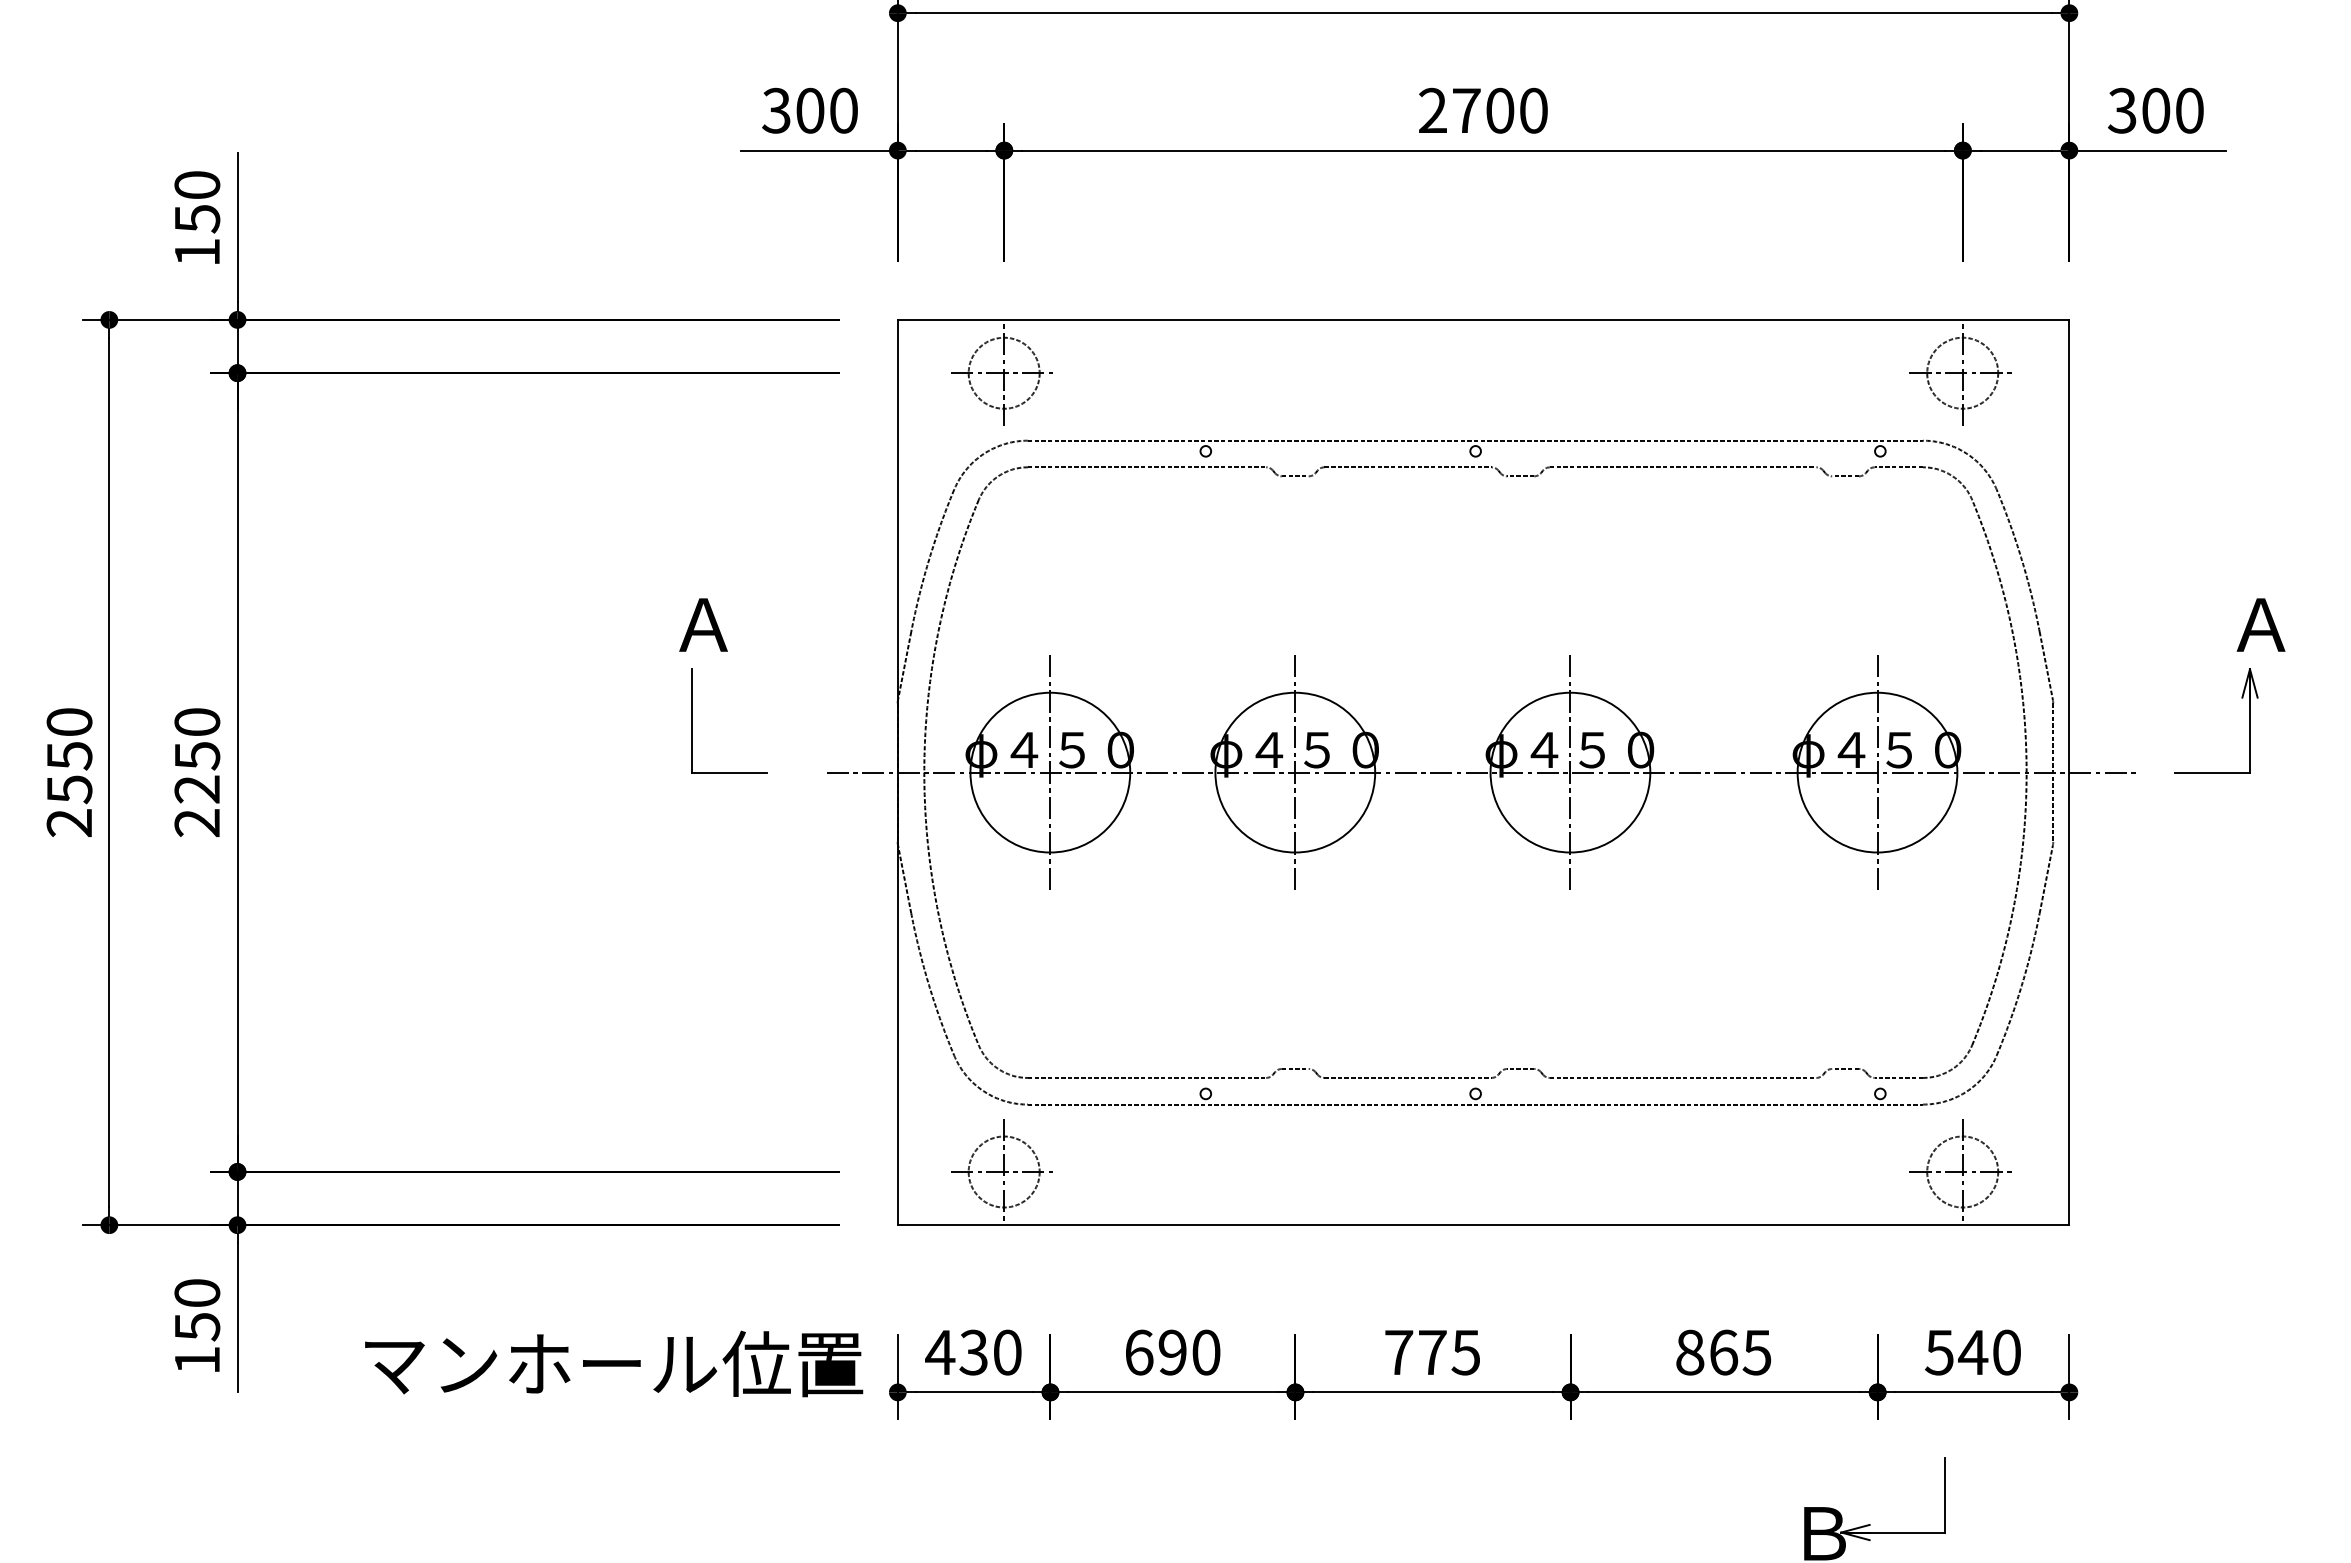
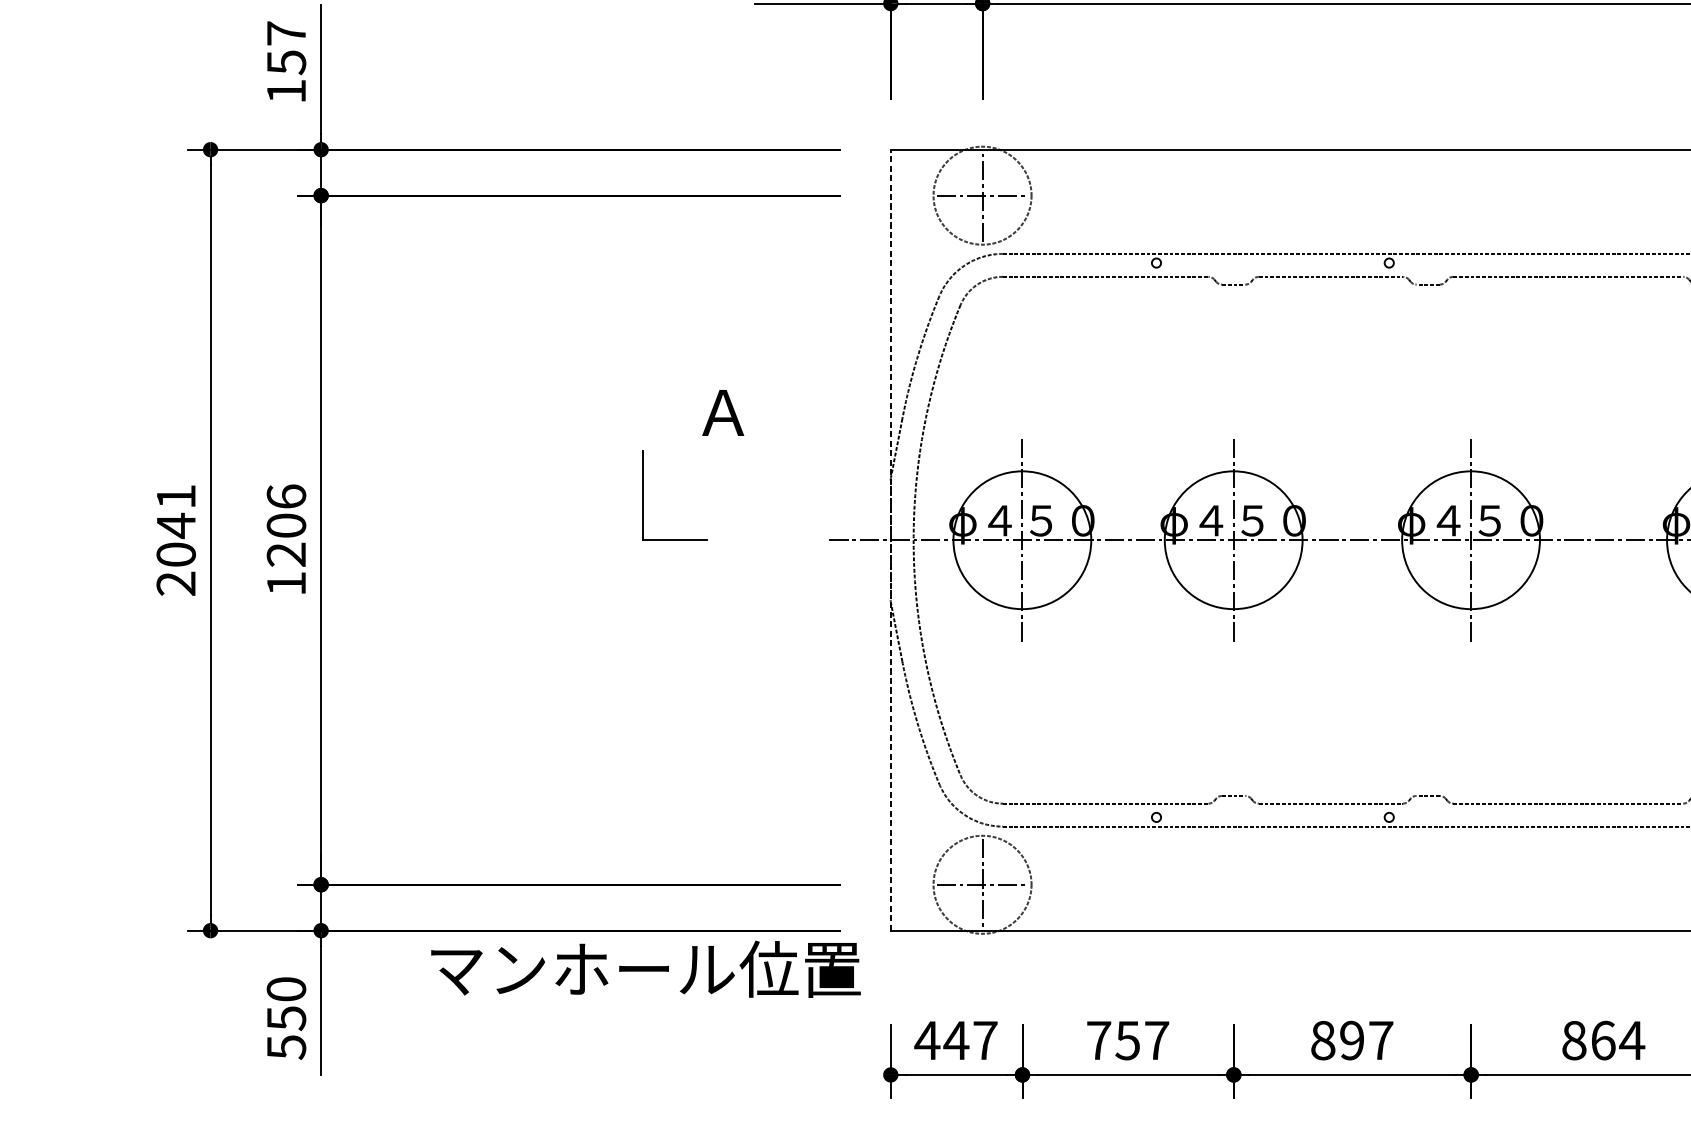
text: (197, 184) -> (286, 32), 150 -> 157
circle: (1003, 372) -> (981, 195), size x1.6
part: (692, 720) -> (642, 495), moved
text: (69, 756) -> (176, 526), 2550 -> 2041
text: (197, 772) -> (286, 540), 2250 -> 1206
line: (897, 772) -> (890, 540), solid -> dashed
circle: (1003, 1171) -> (981, 884), size x1.6
text: (989, 1352) -> (969, 1040), 430 -> 447
text: (1172, 1352) -> (1127, 1040), 690 -> 757
text: (1432, 1352) -> (1352, 1040), 775 -> 897
text: (1757, 1352) -> (1632, 1040), 865 -> 864
text: (197, 1360) -> (286, 1047), 150 -> 550
text: (614, 1363) -> (646, 968), moved

